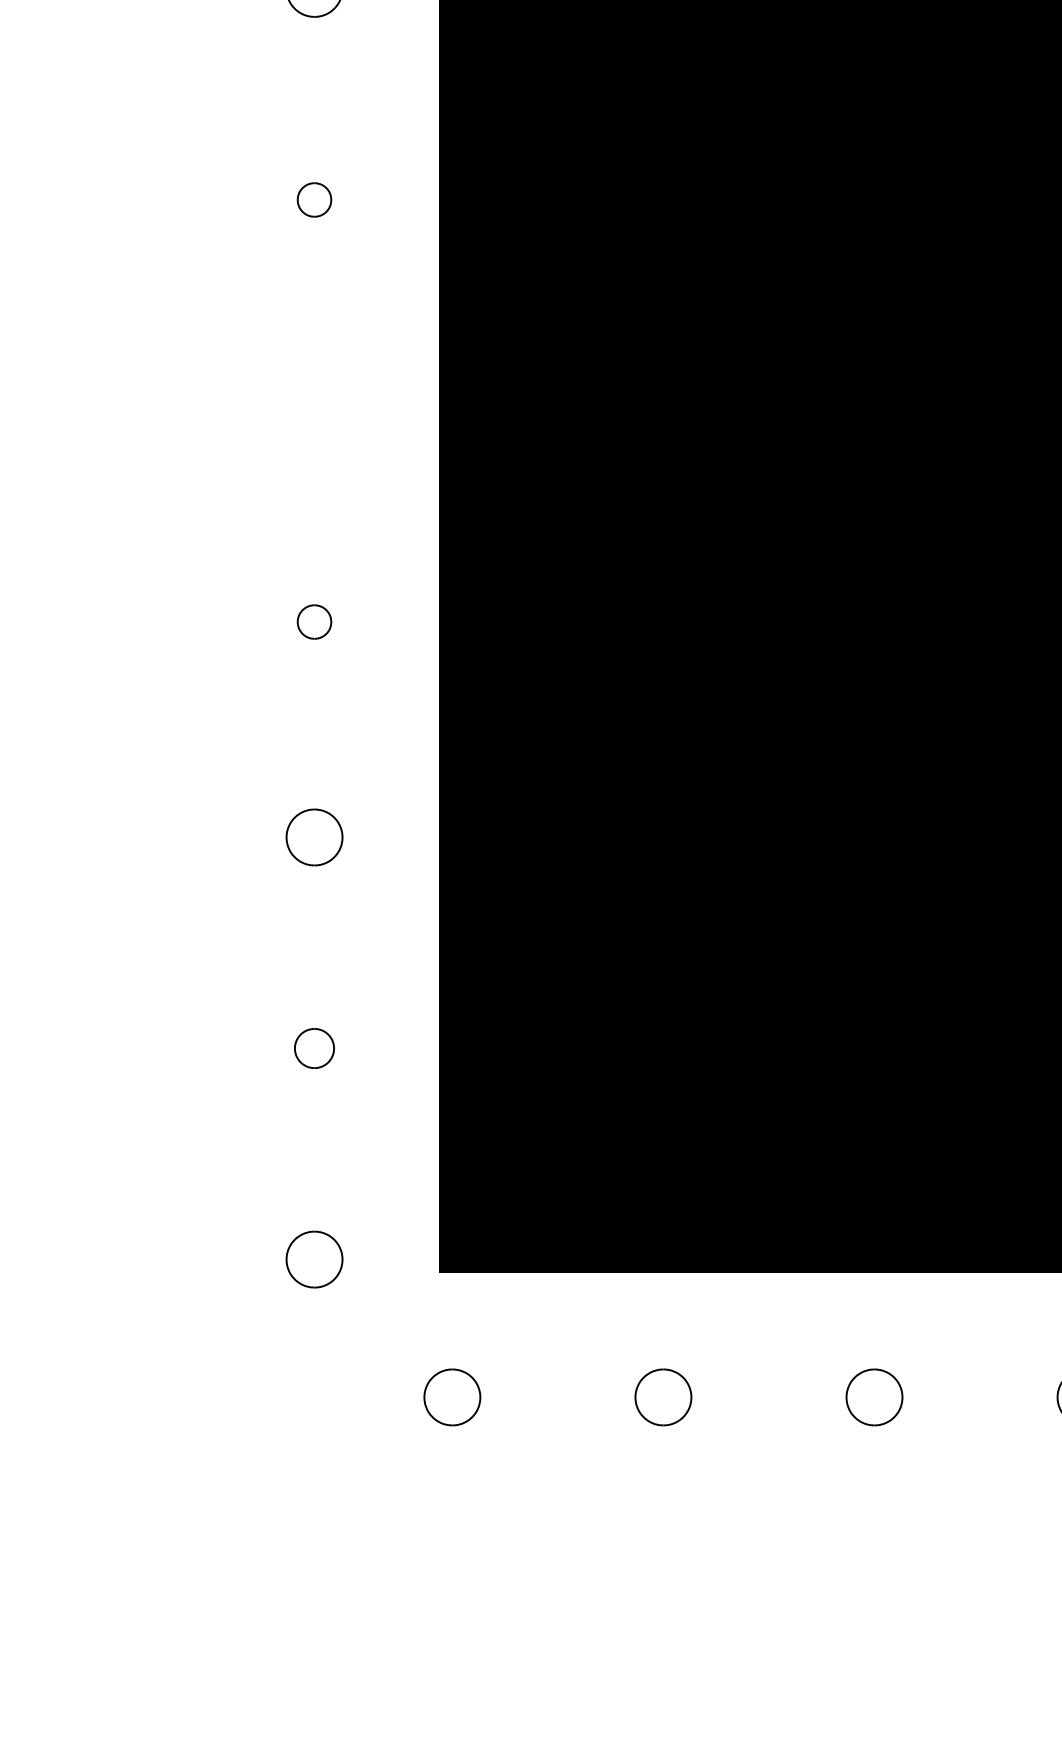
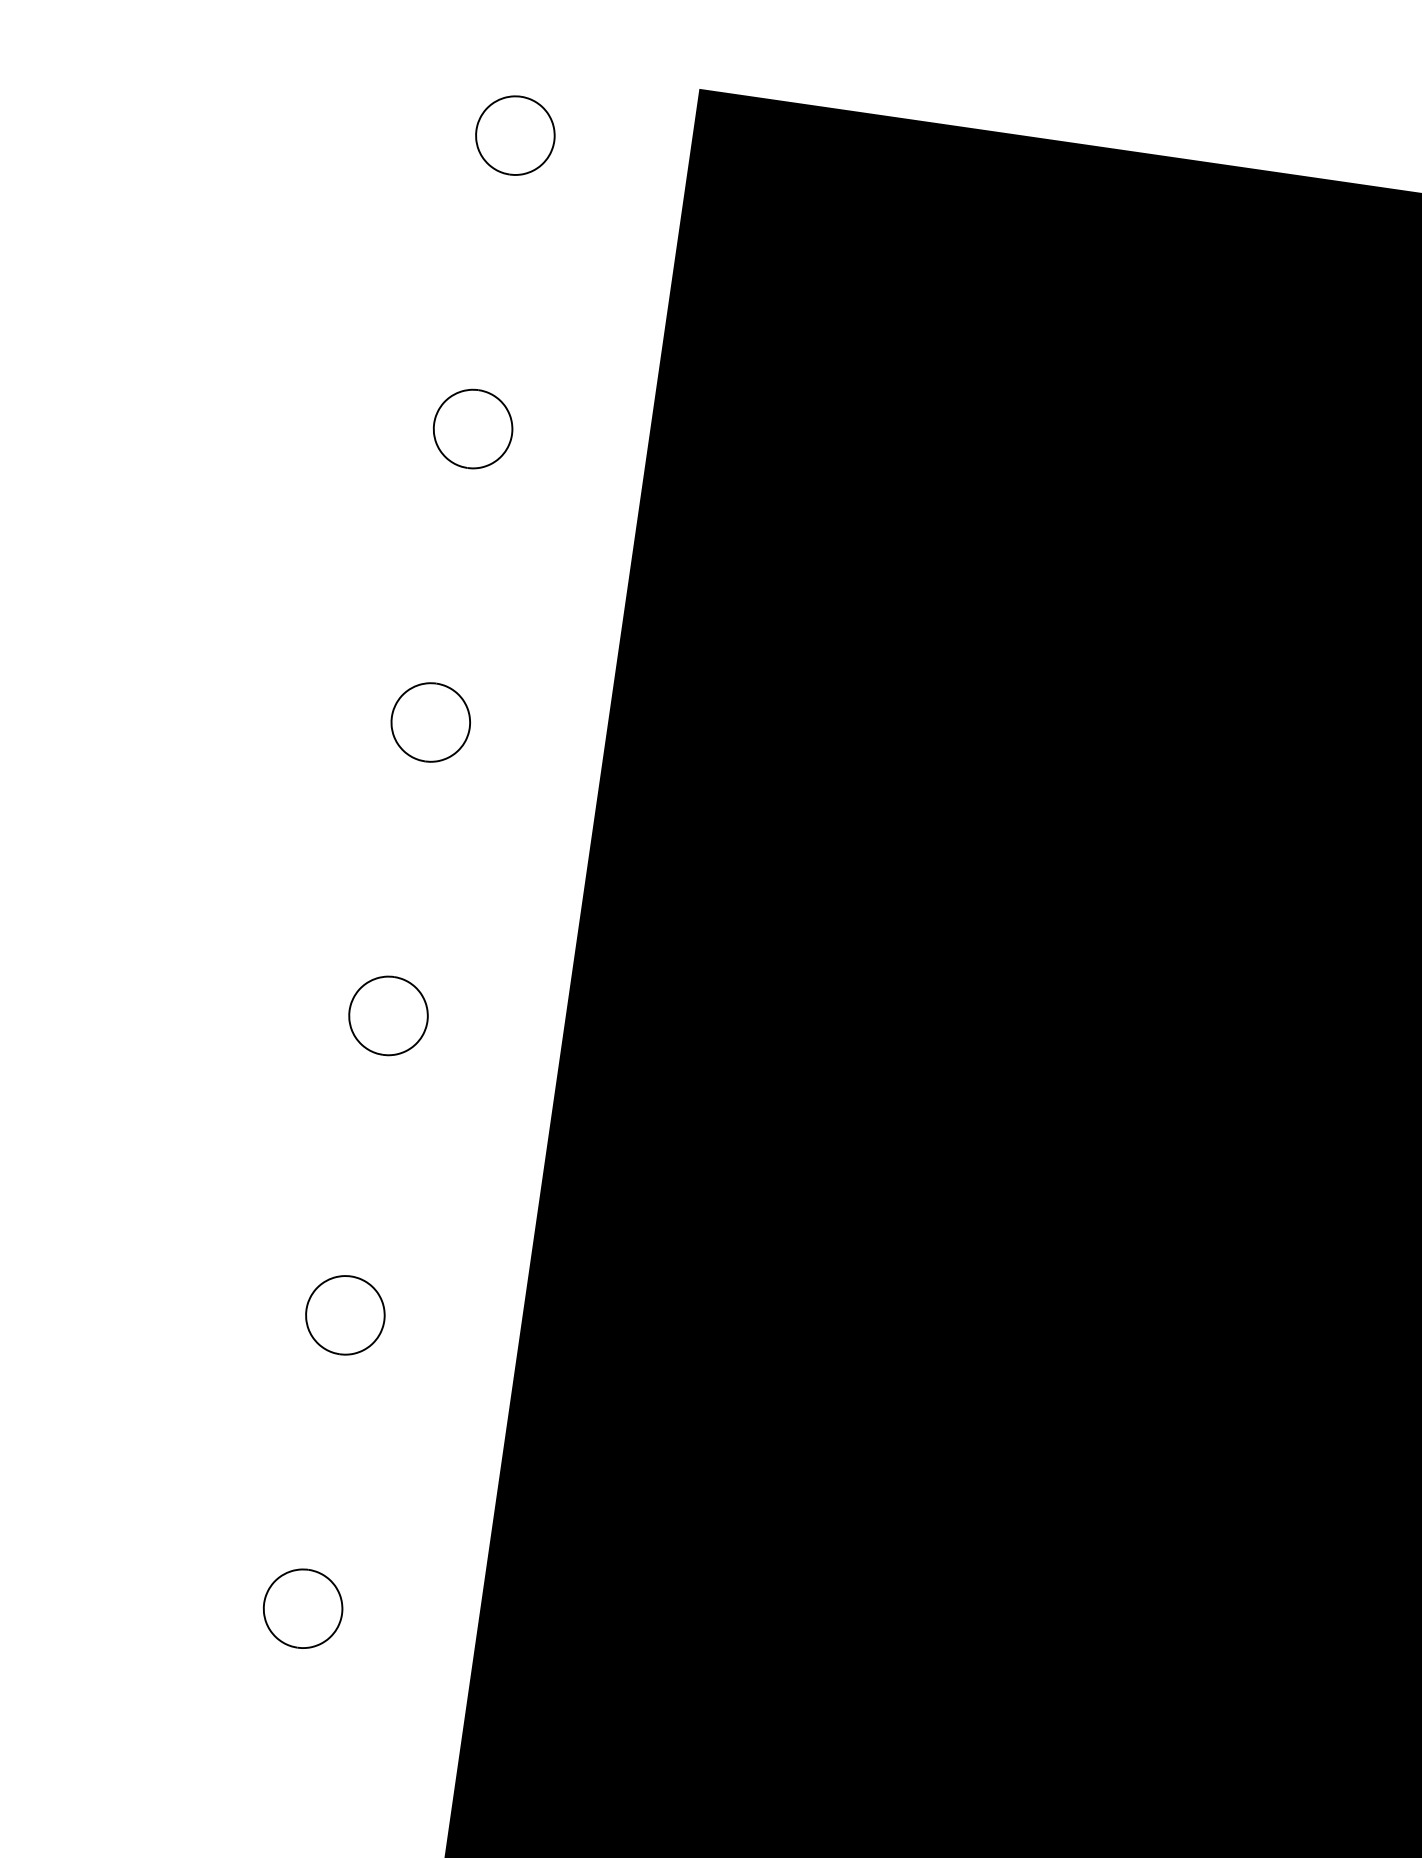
part: (314, 199) -> (473, 428), size x1.67
part: (314, 410) -> (430, 721), added
part: (314, 621) -> (388, 1015), size x1.67
part: (314, 1048) -> (303, 1608), size x1.43

